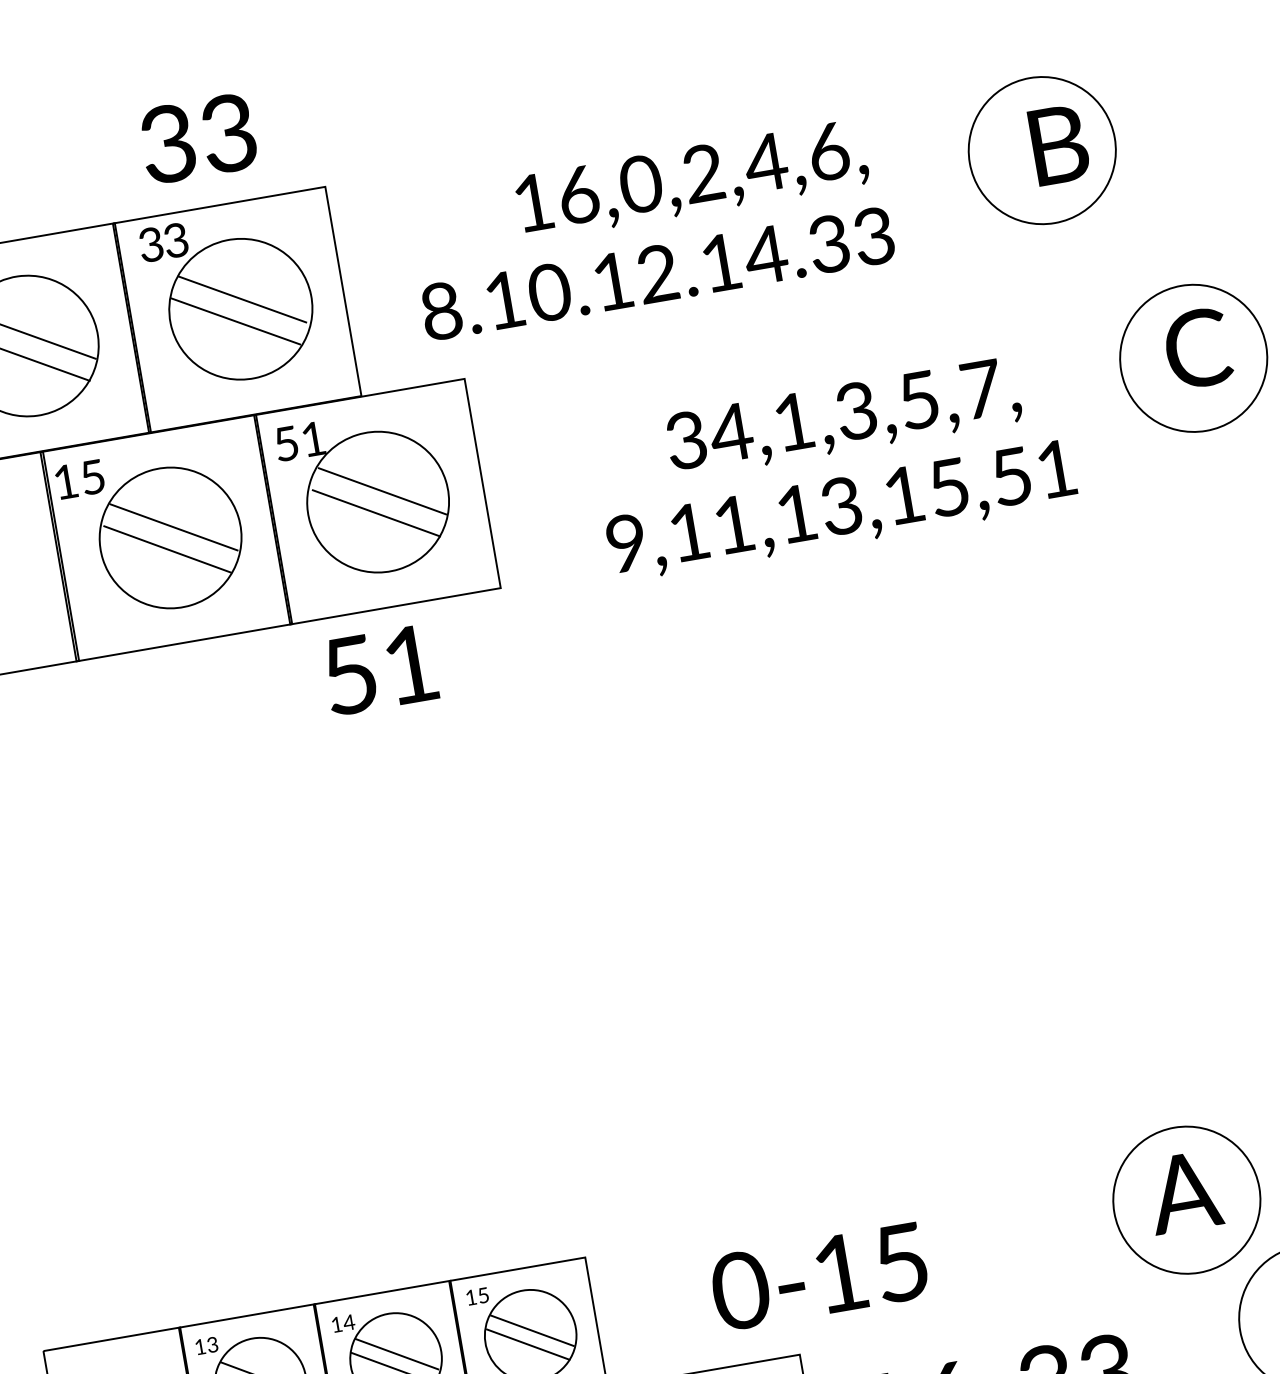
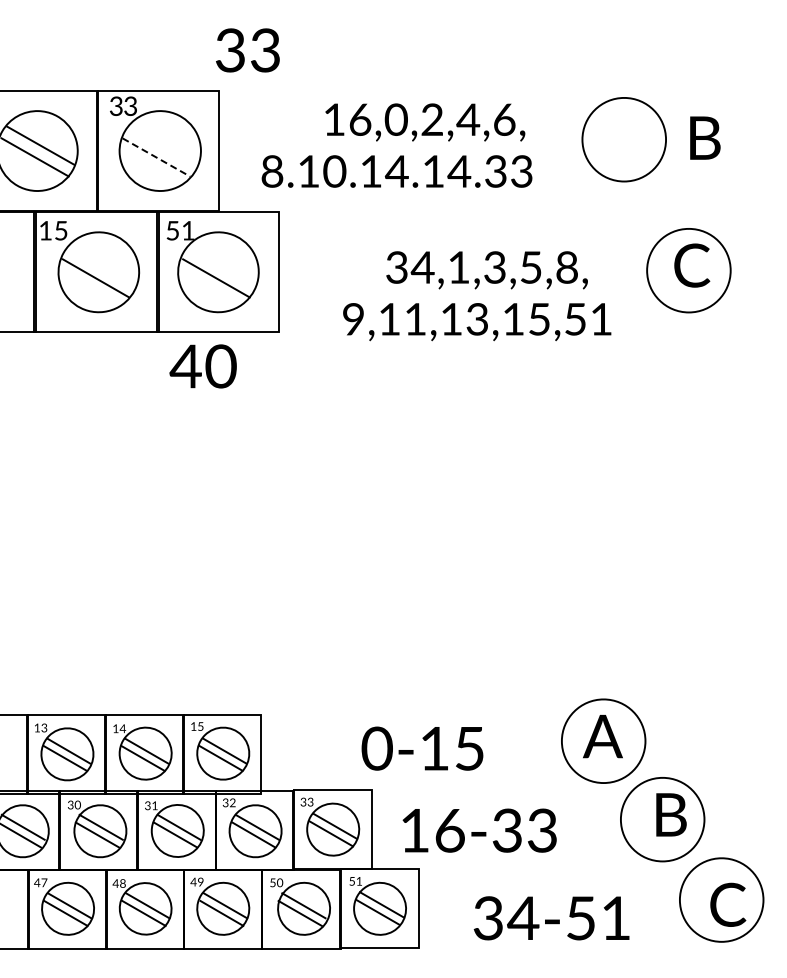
text: (197, 138) -> (247, 50), moved
text: (1059, 143) -> (705, 137), moved
text: (656, 273) -> (396, 171), 8.10.12.14.33 -> 8.10.14.14.33
line: (241, 299) -> (161, 145), removed
line: (236, 321) -> (156, 157), solid -> dashed
text: (982, 389) -> (567, 267), 34,1,3,5,7, -> 34,1,3,5,8,
line: (381, 491) -> (221, 266), removed
line: (173, 527) -> (101, 266), removed
text: (378, 670) -> (202, 366), 51 -> 40
text: (819, 1276) -> (422, 748), moved

